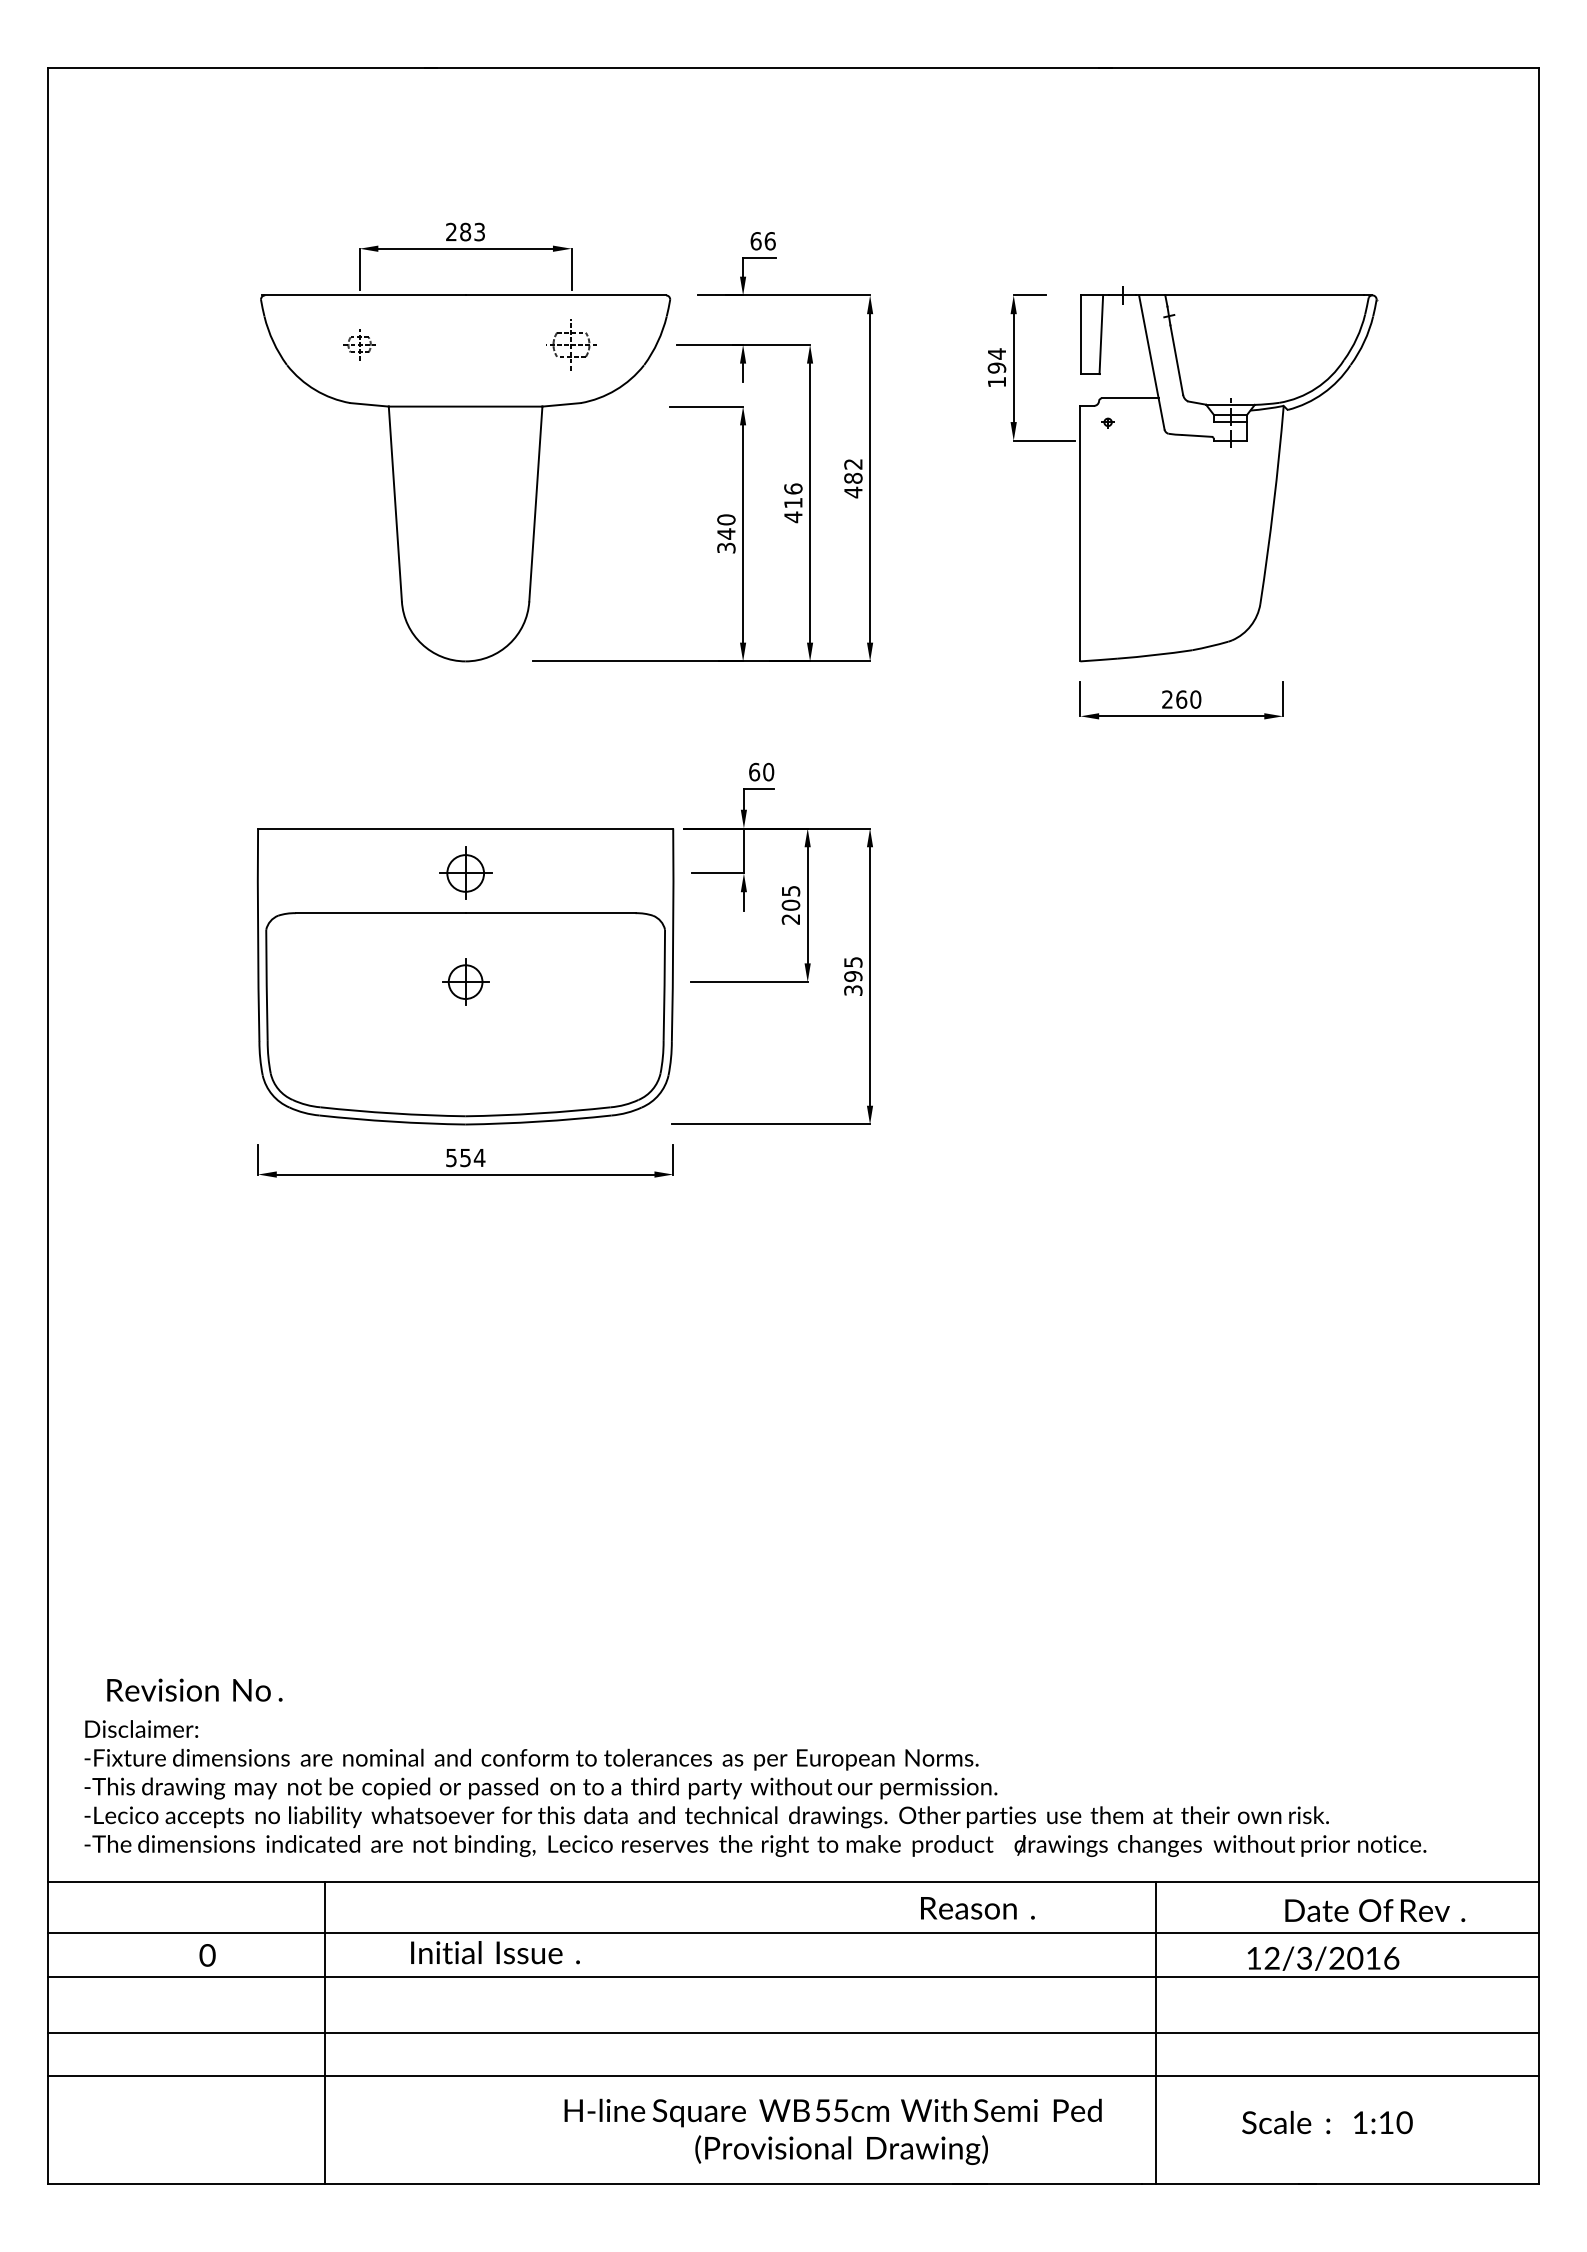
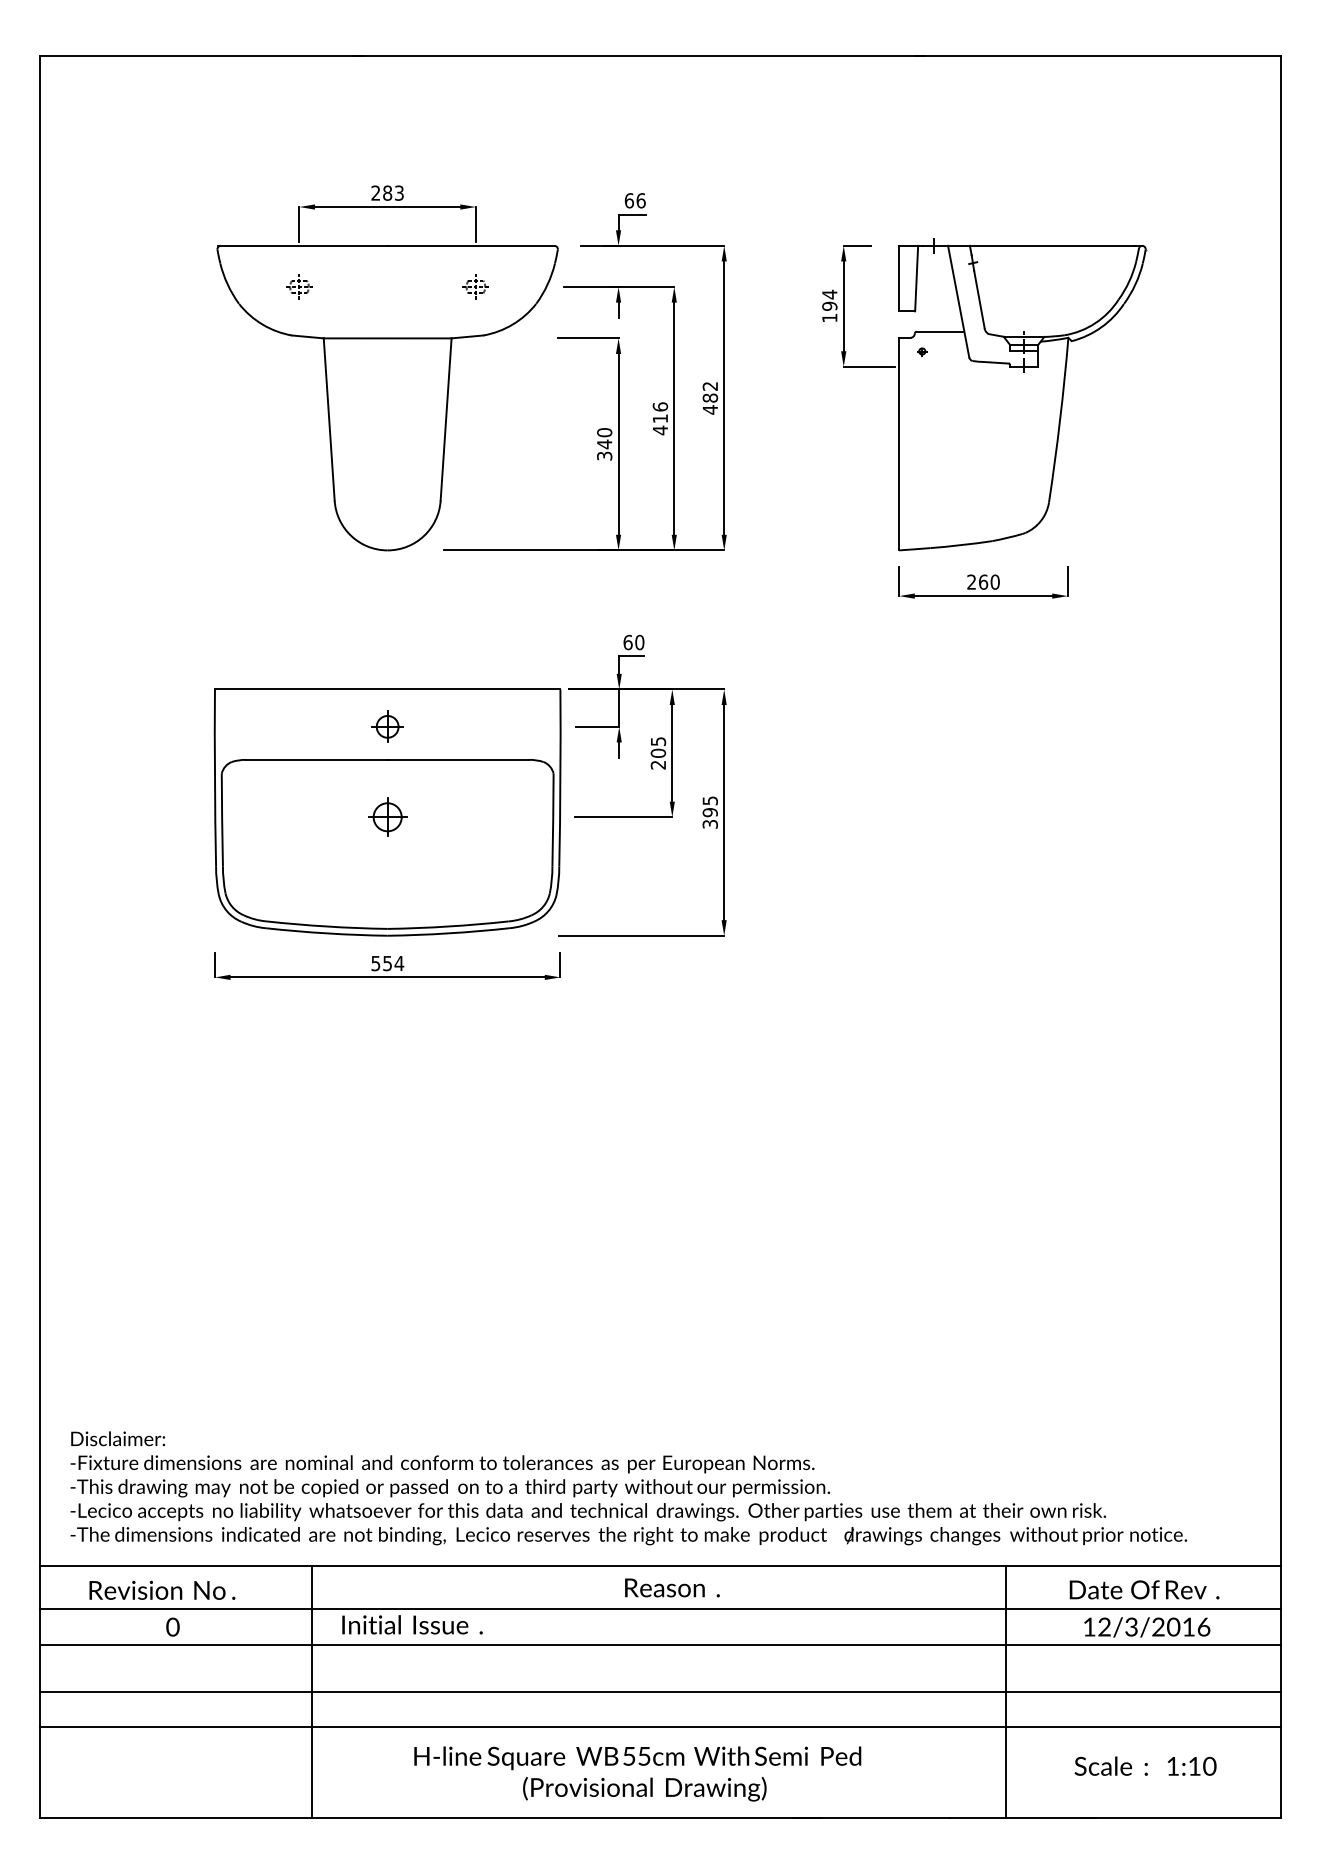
part: (571, 344) -> (475, 286), size x0.62
part: (465, 873) -> (387, 726), size x0.71
text: (194, 1689) -> (162, 1589), moved
text: (977, 1908) -> (672, 1588), moved
text: (1323, 1958) -> (1147, 1627), moved
line: (324, 2032) -> (311, 1691), moved
line: (1155, 2032) -> (1005, 1691), moved
text: (1327, 2122) -> (1145, 1766), moved
text: (832, 2131) -> (637, 1773), moved

